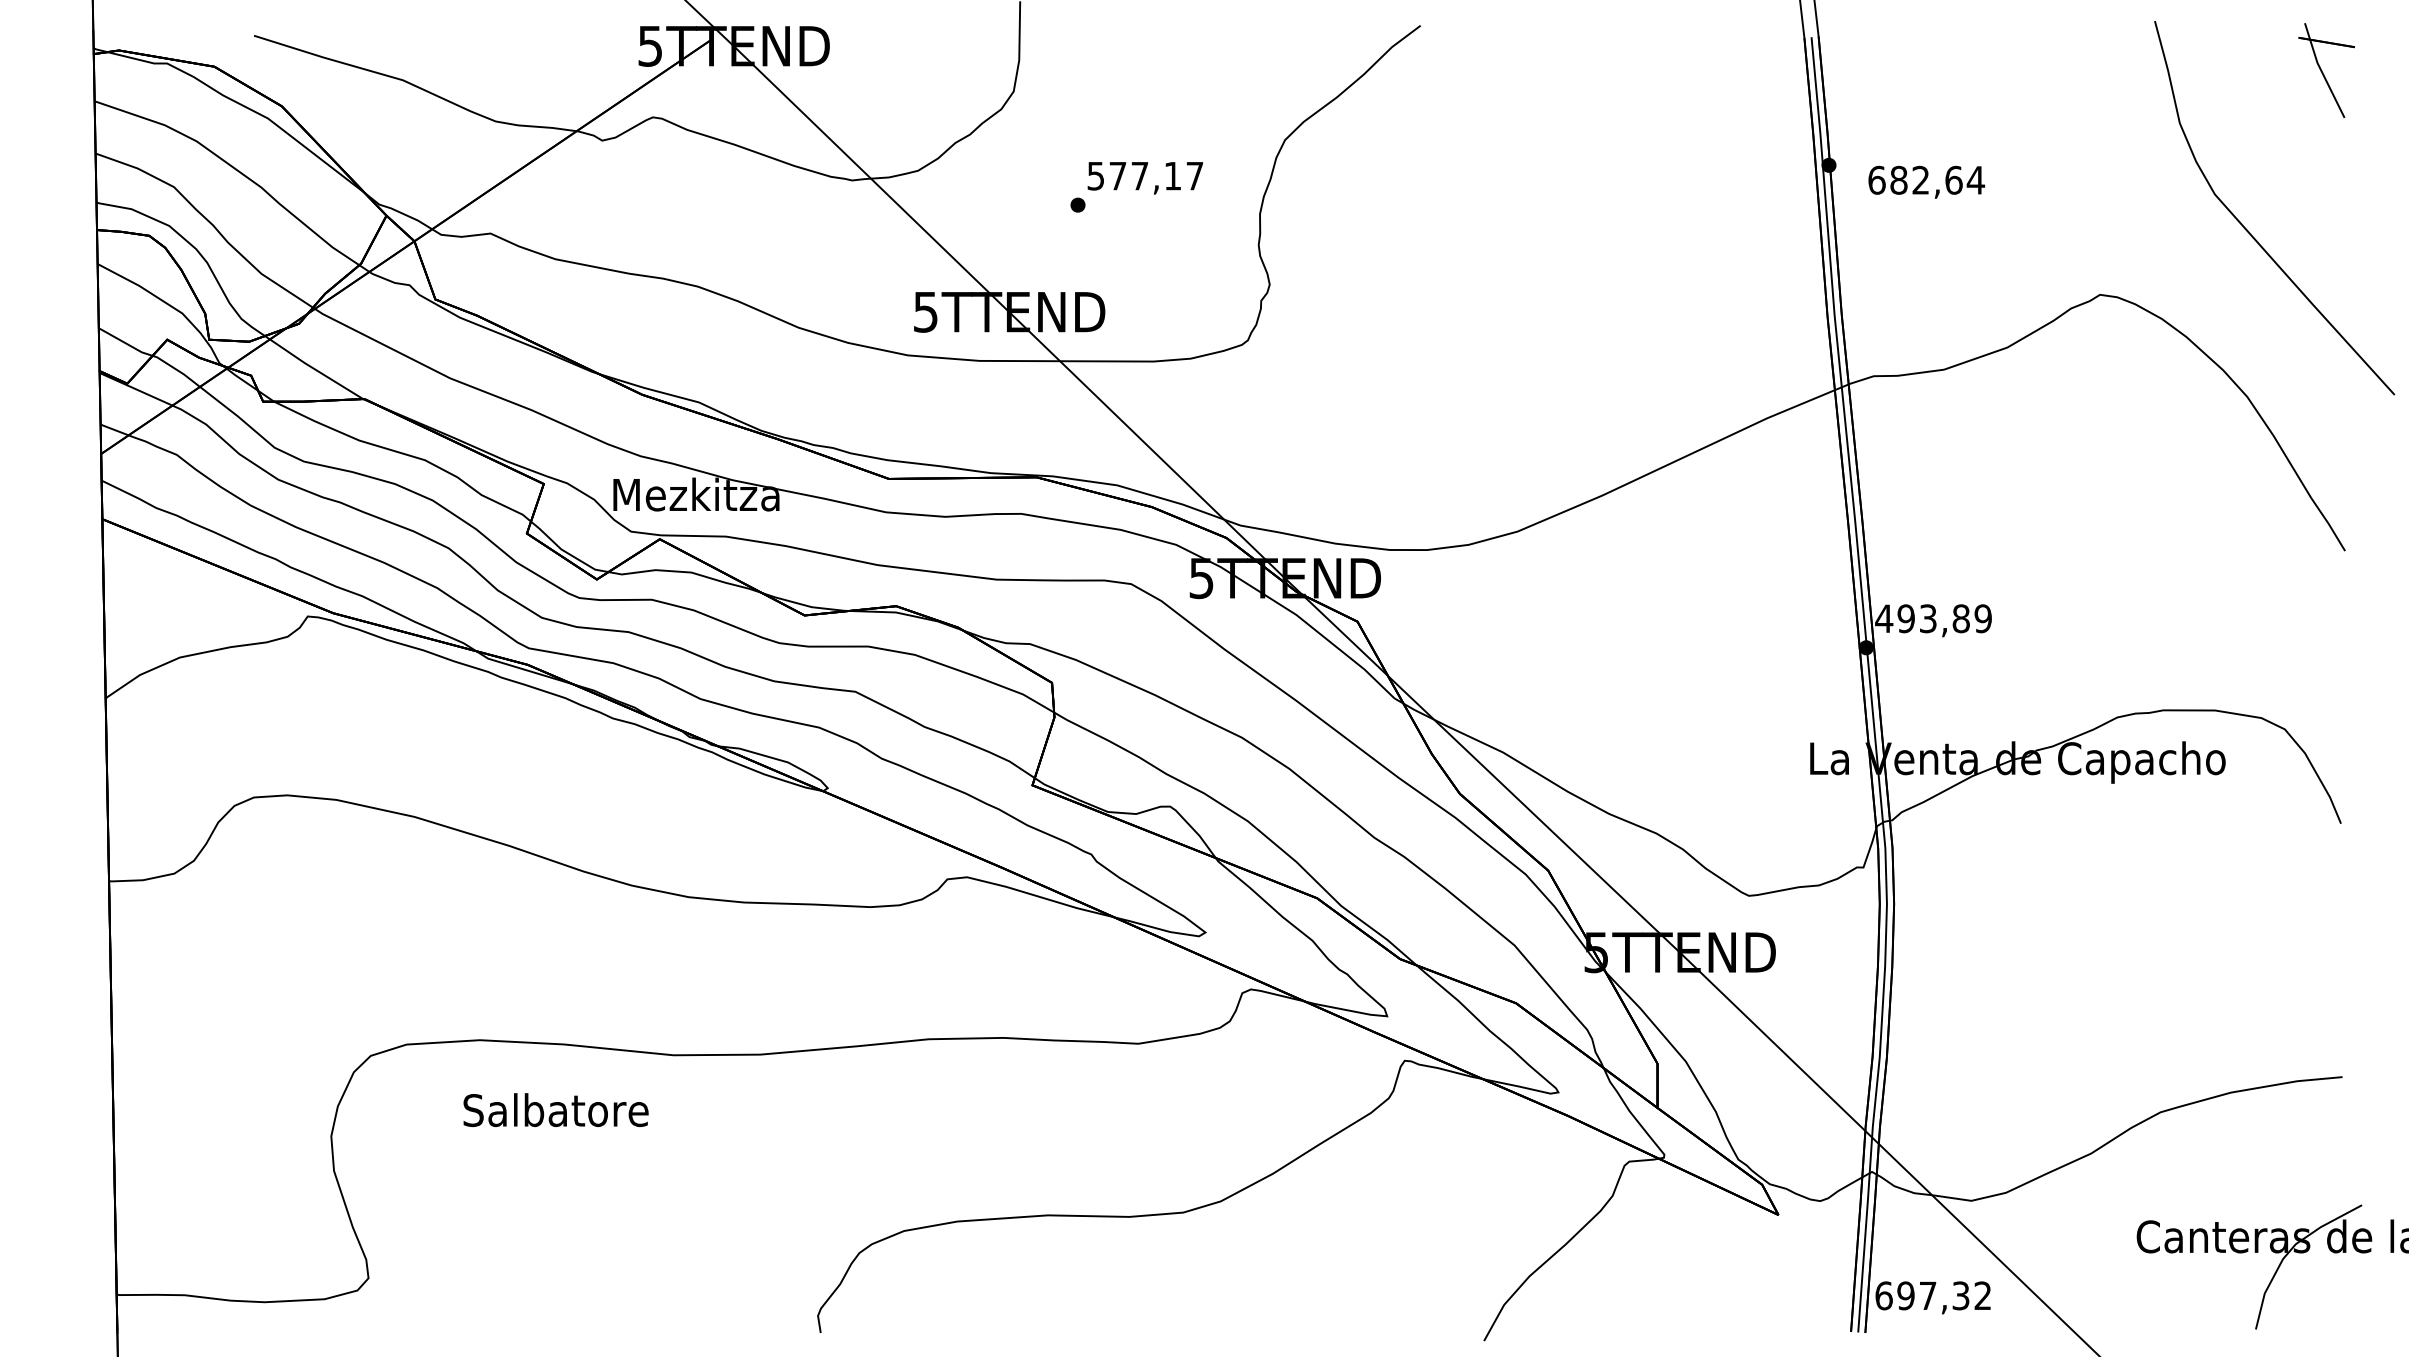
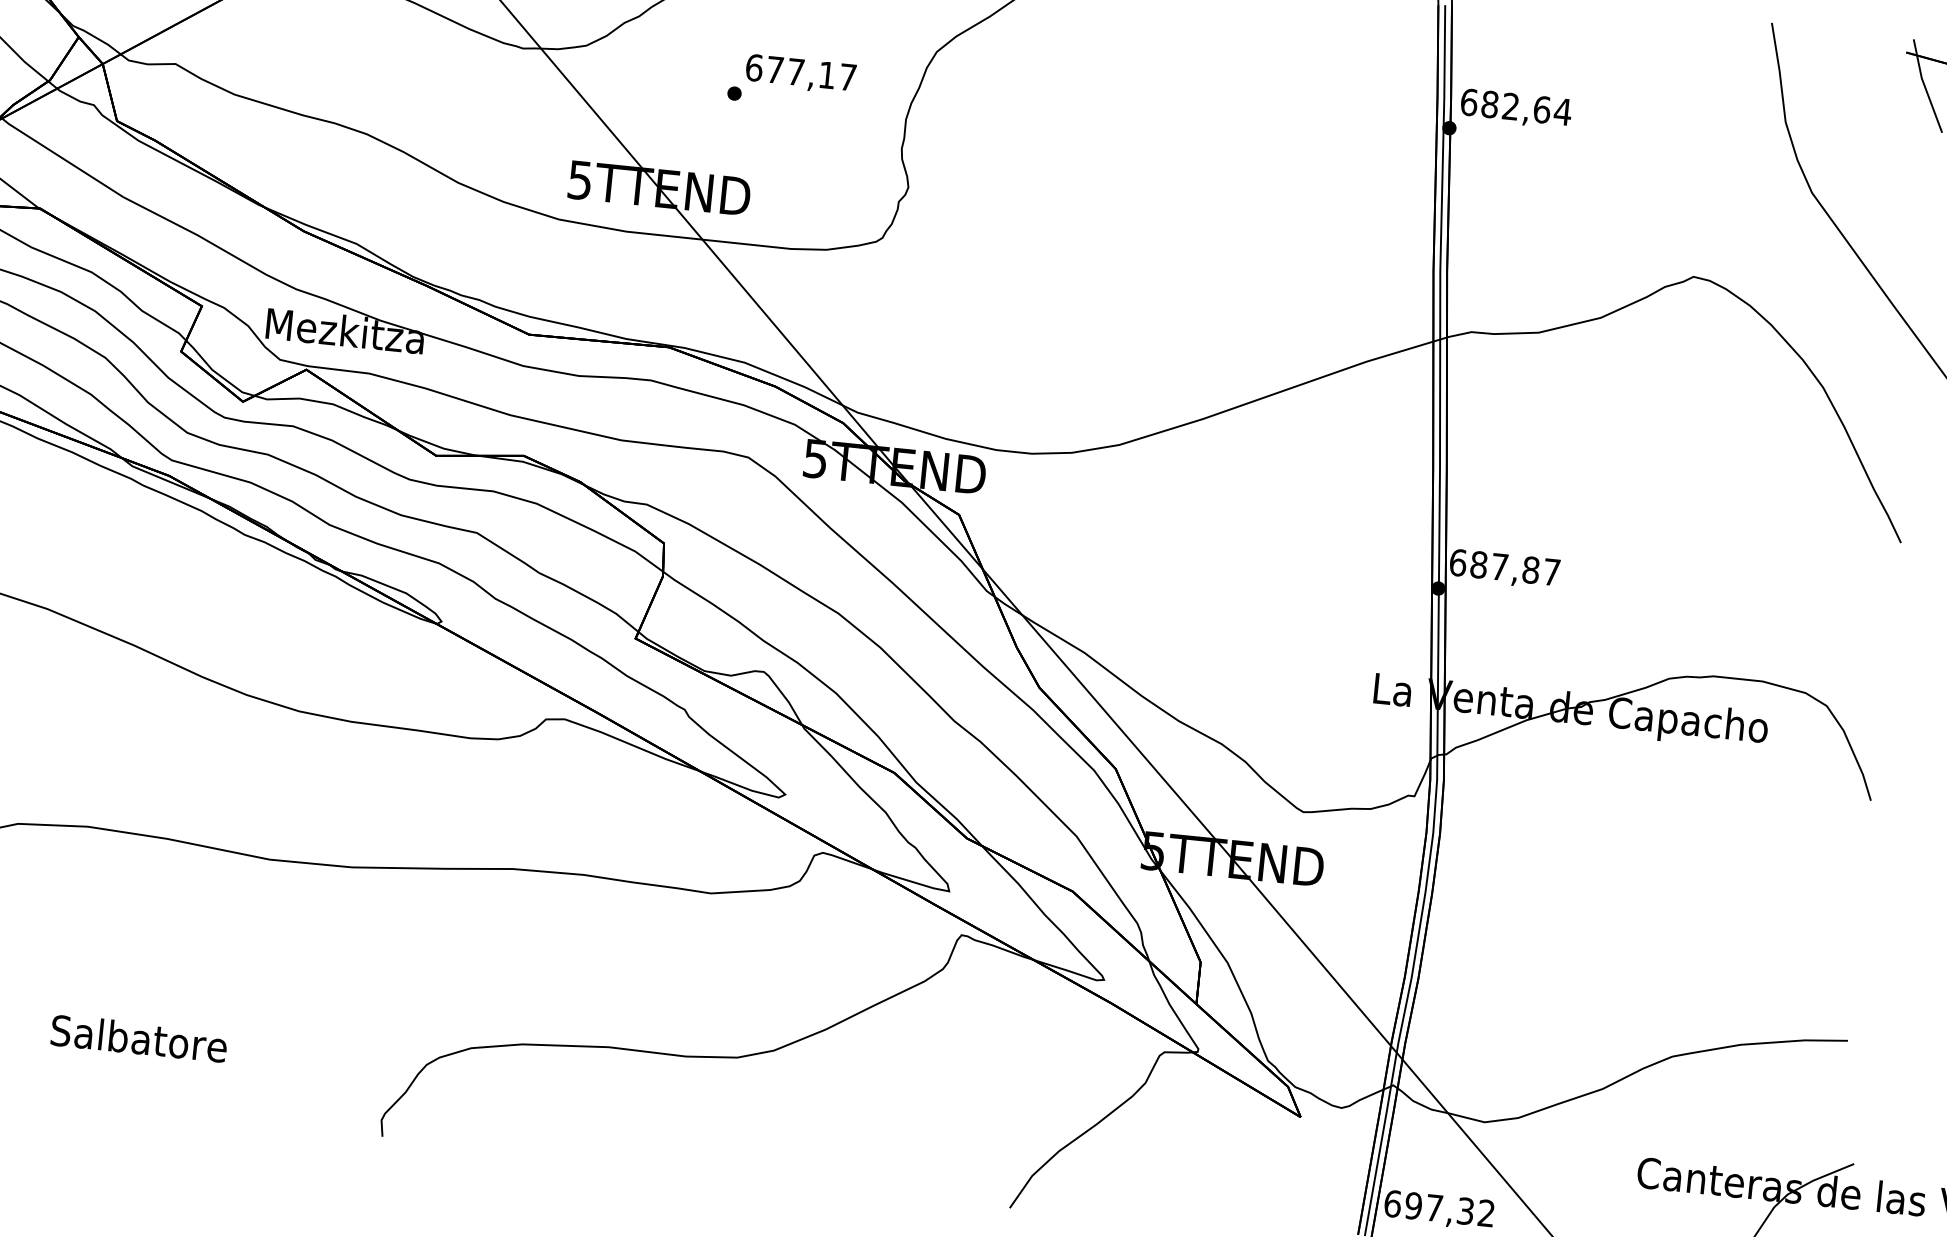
text: (1095, 175) -> (753, 67), 577,17 -> 677,17
text: (1926, 181) -> (1516, 108), moved
text: (1933, 618) -> (1504, 567), 493,89 -> 687,87
text: (555, 1110) -> (138, 1038), moved

